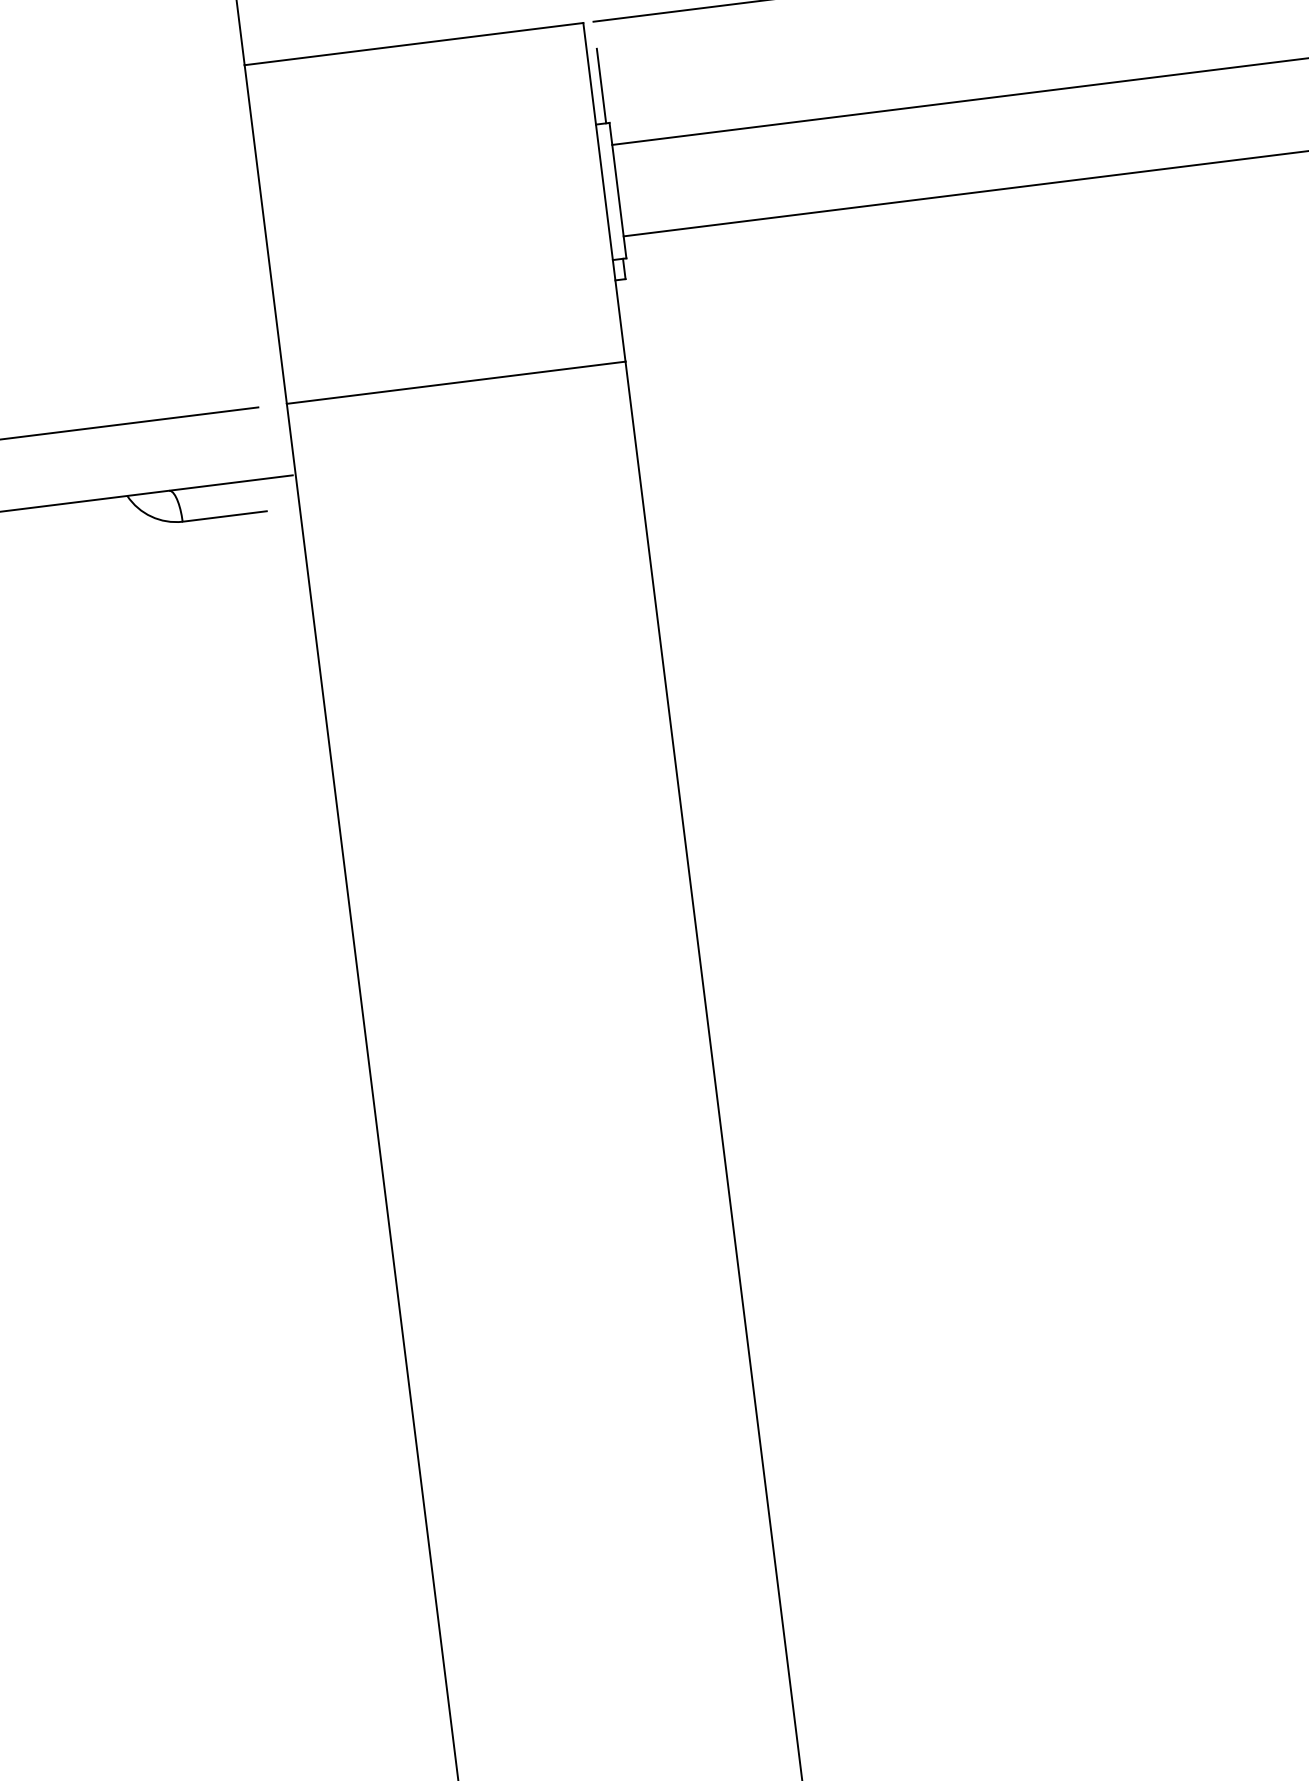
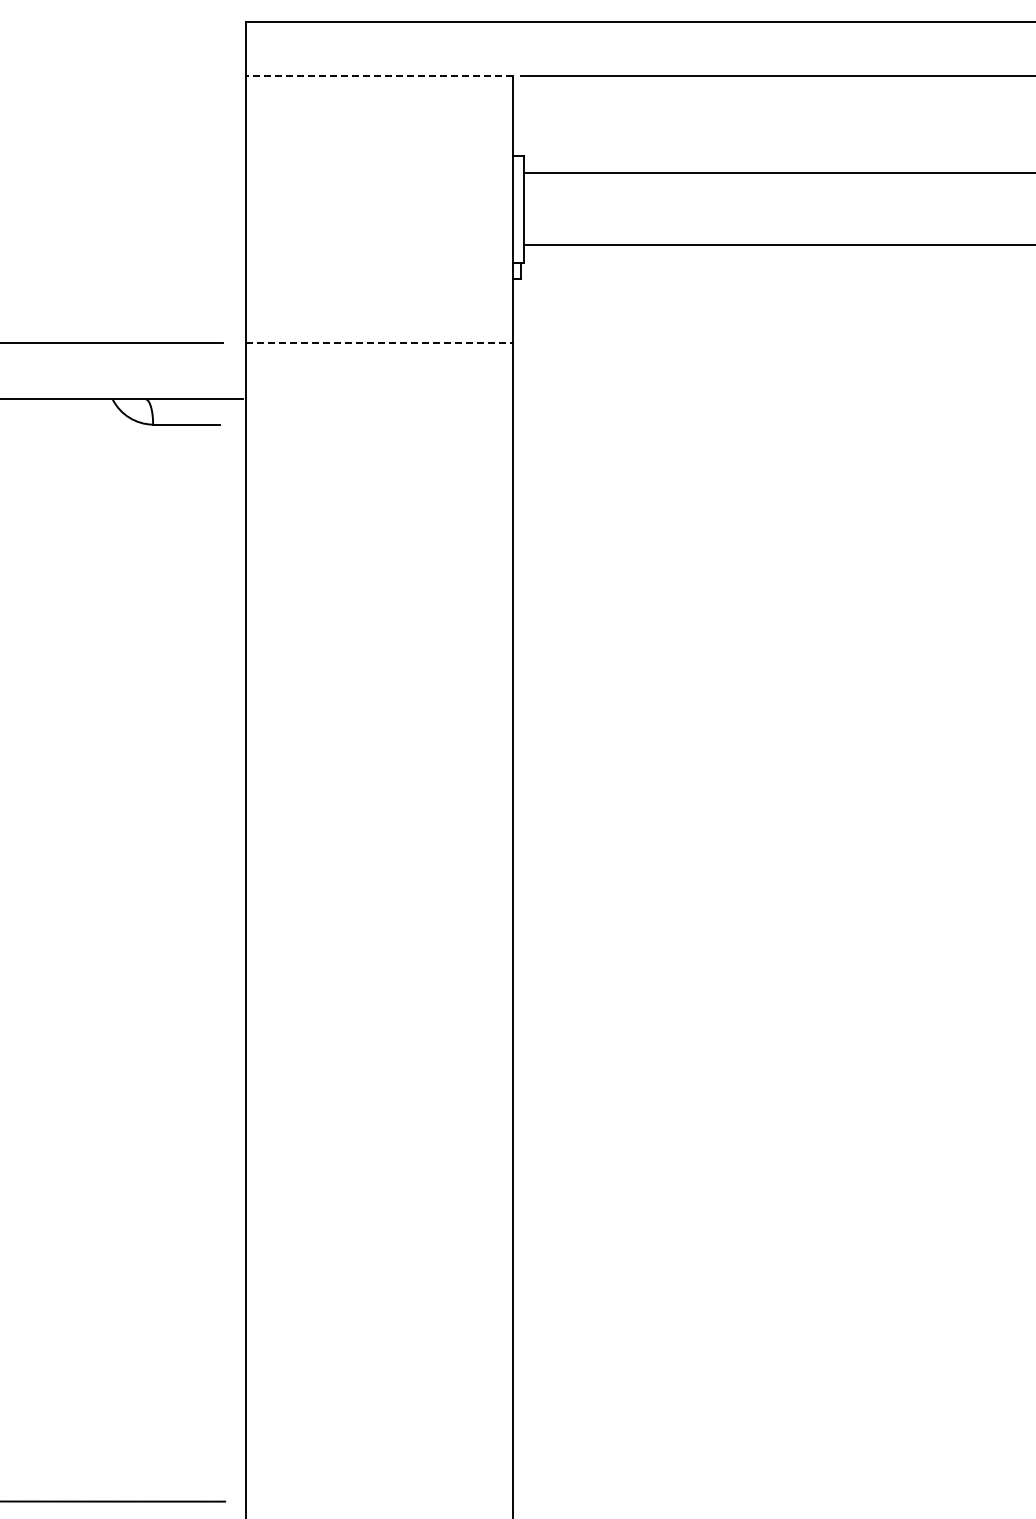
line: (414, 43) -> (379, 75), solid -> dashed
line: (602, 86) -> (521, 126), removed
line: (456, 383) -> (379, 343), solid -> dashed

